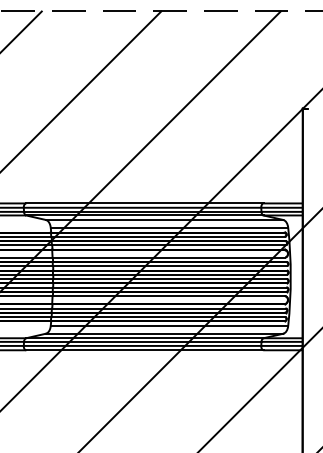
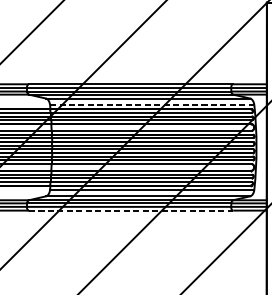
line: (169, 227) -> (152, 104), solid -> dashed
line: (145, 350) -> (131, 210), solid -> dashed

